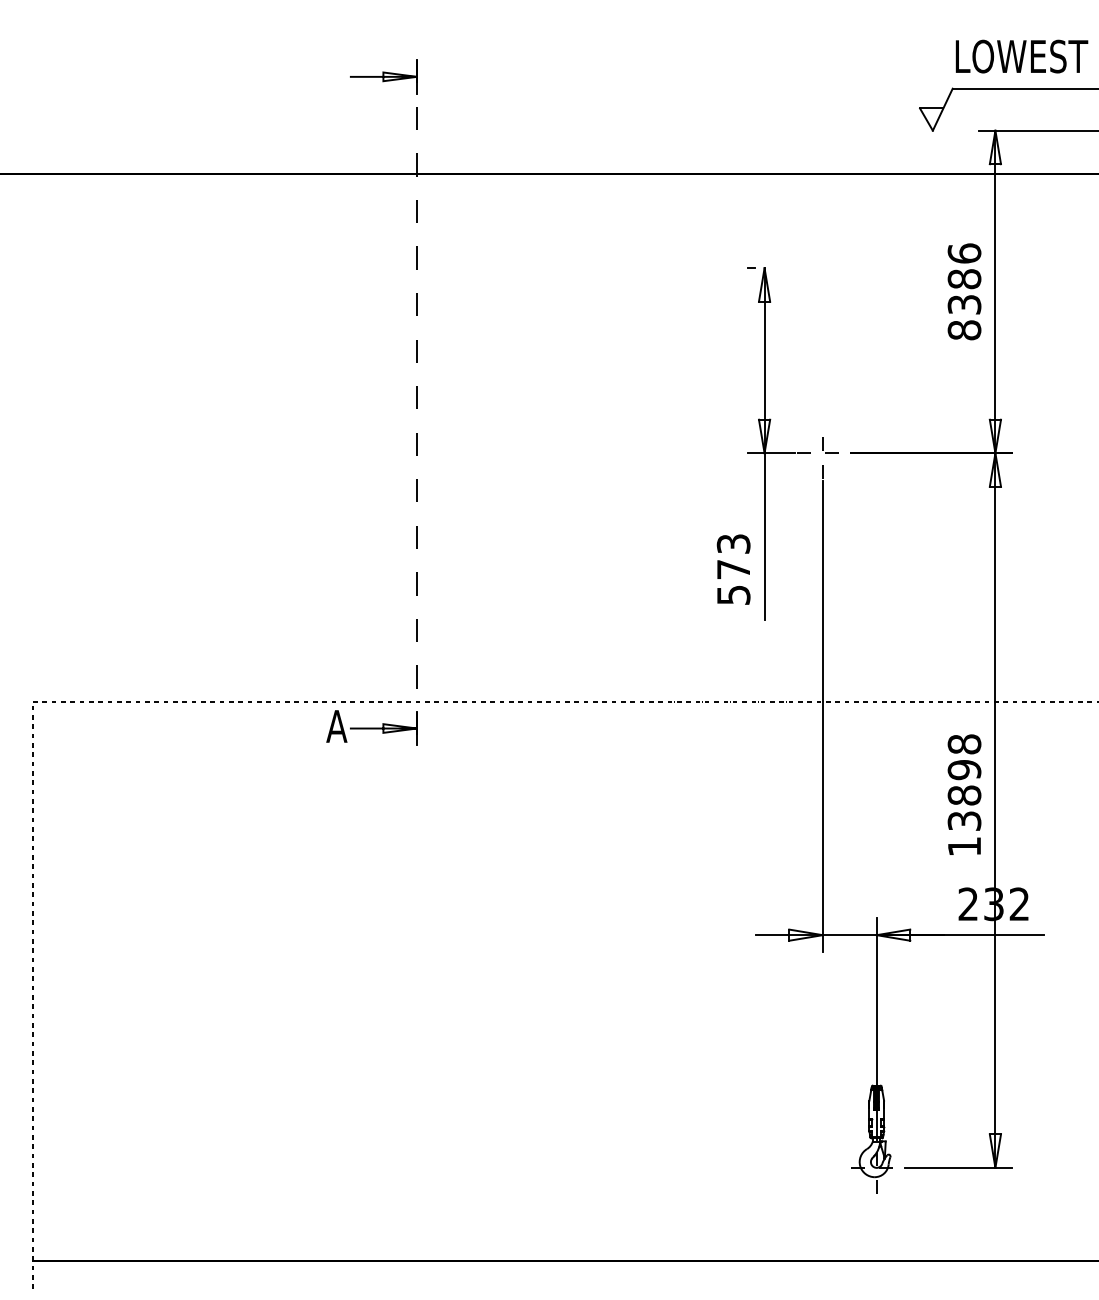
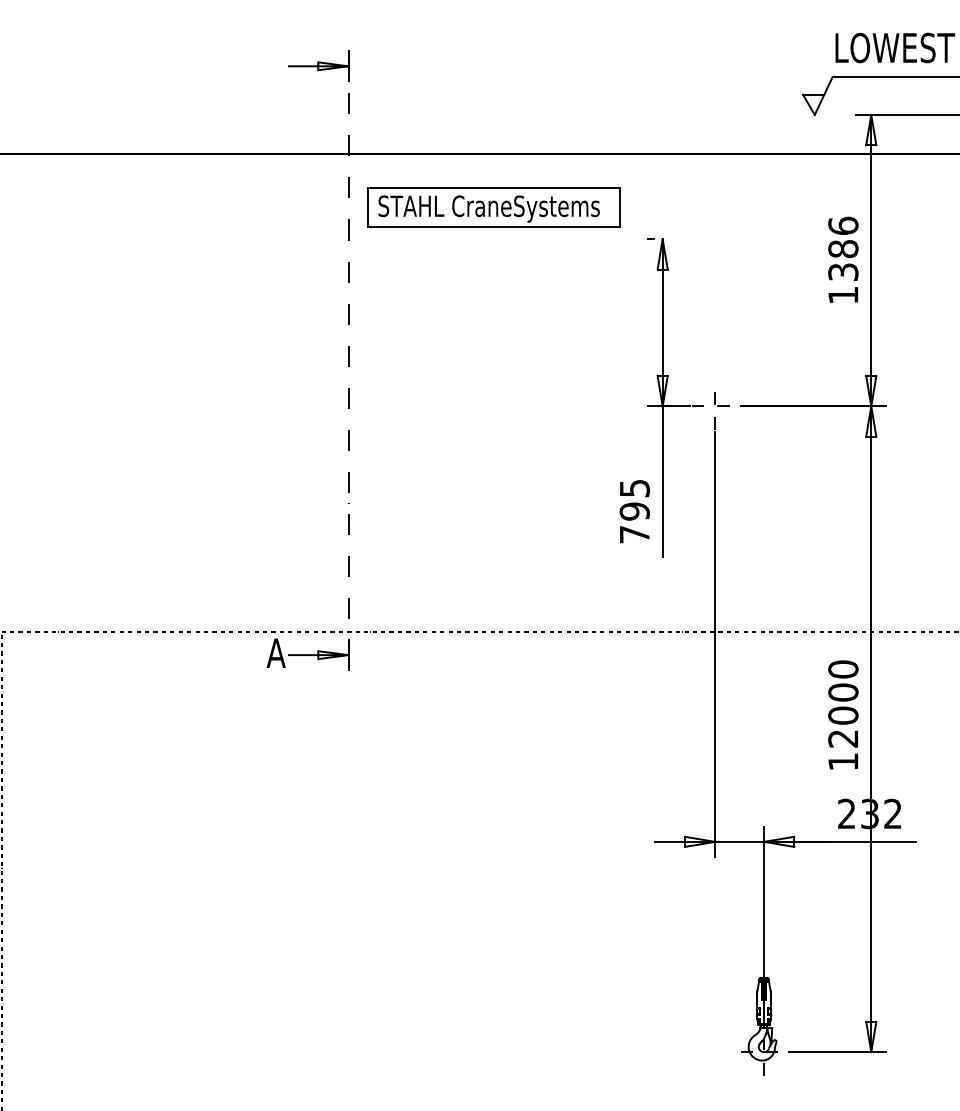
part: (577, 232) -> (493, 206), added
text: (964, 330) -> (843, 295), 8386 -> 1386
text: (733, 569) -> (634, 511), 573 -> 795
text: (964, 782) -> (843, 703), 13898 -> 12000

